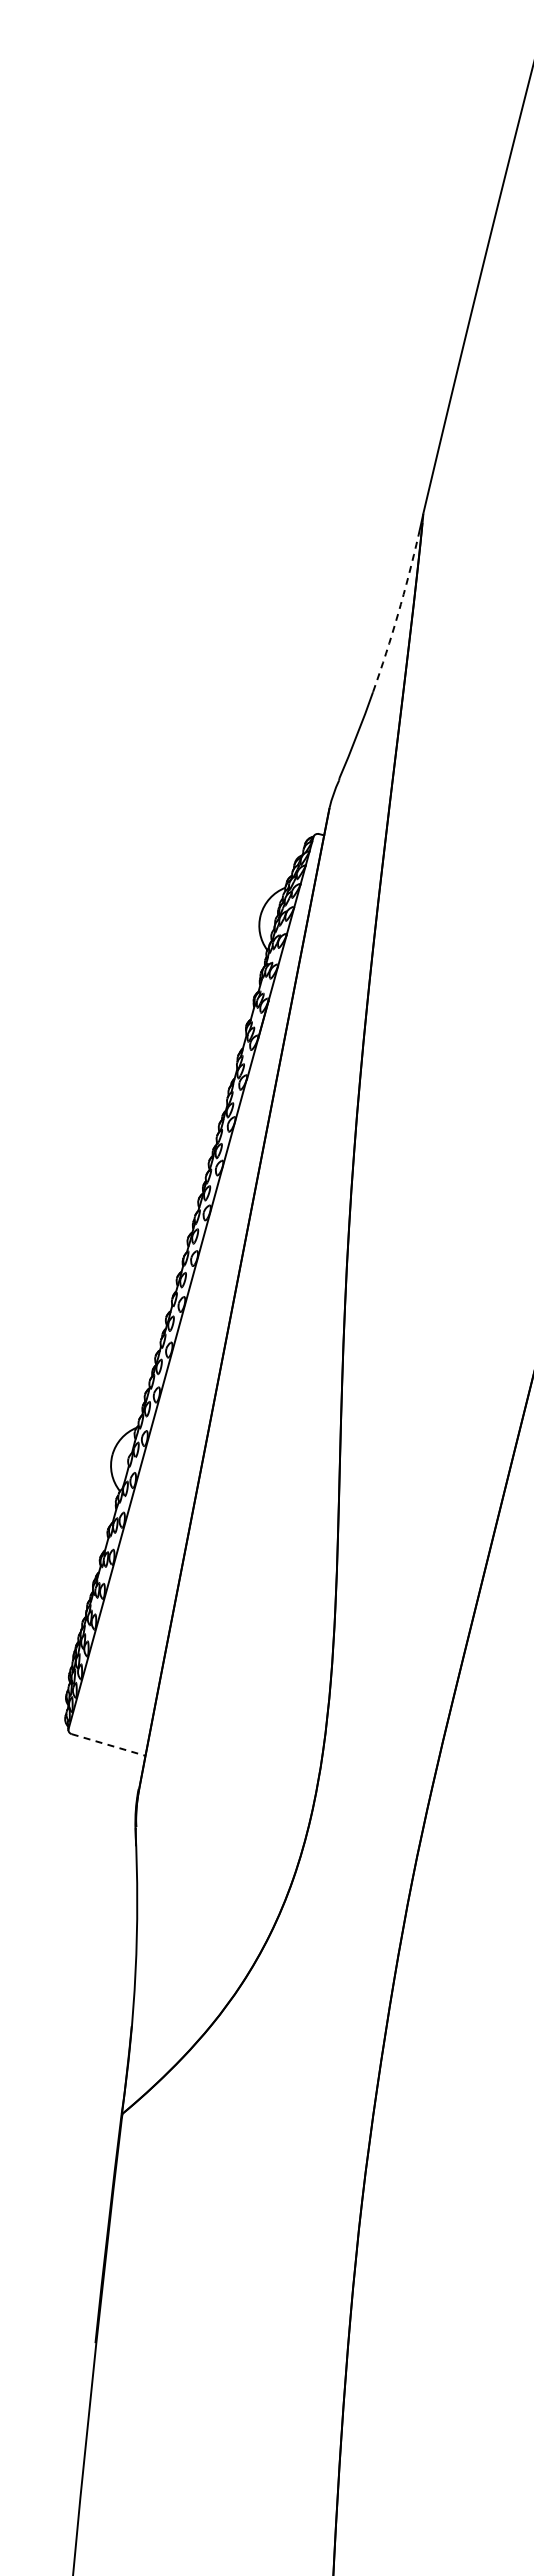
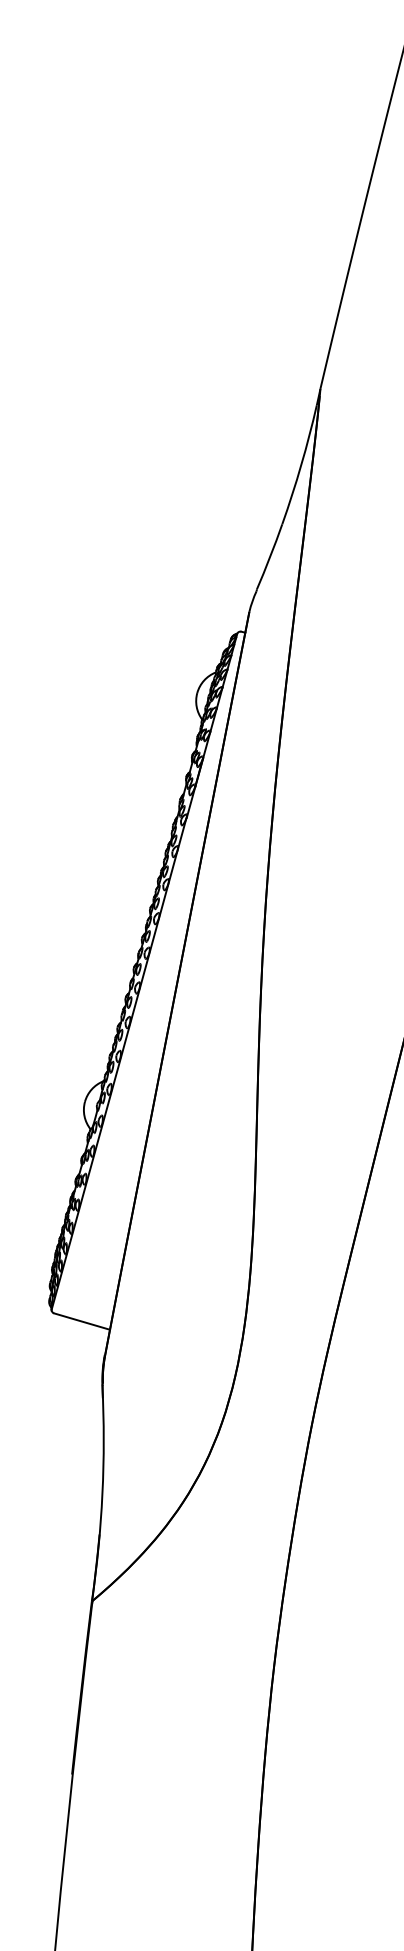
arc: (398, 614) -> (301, 465), dashed -> solid
line: (109, 1745) -> (82, 1321), dashed -> solid

